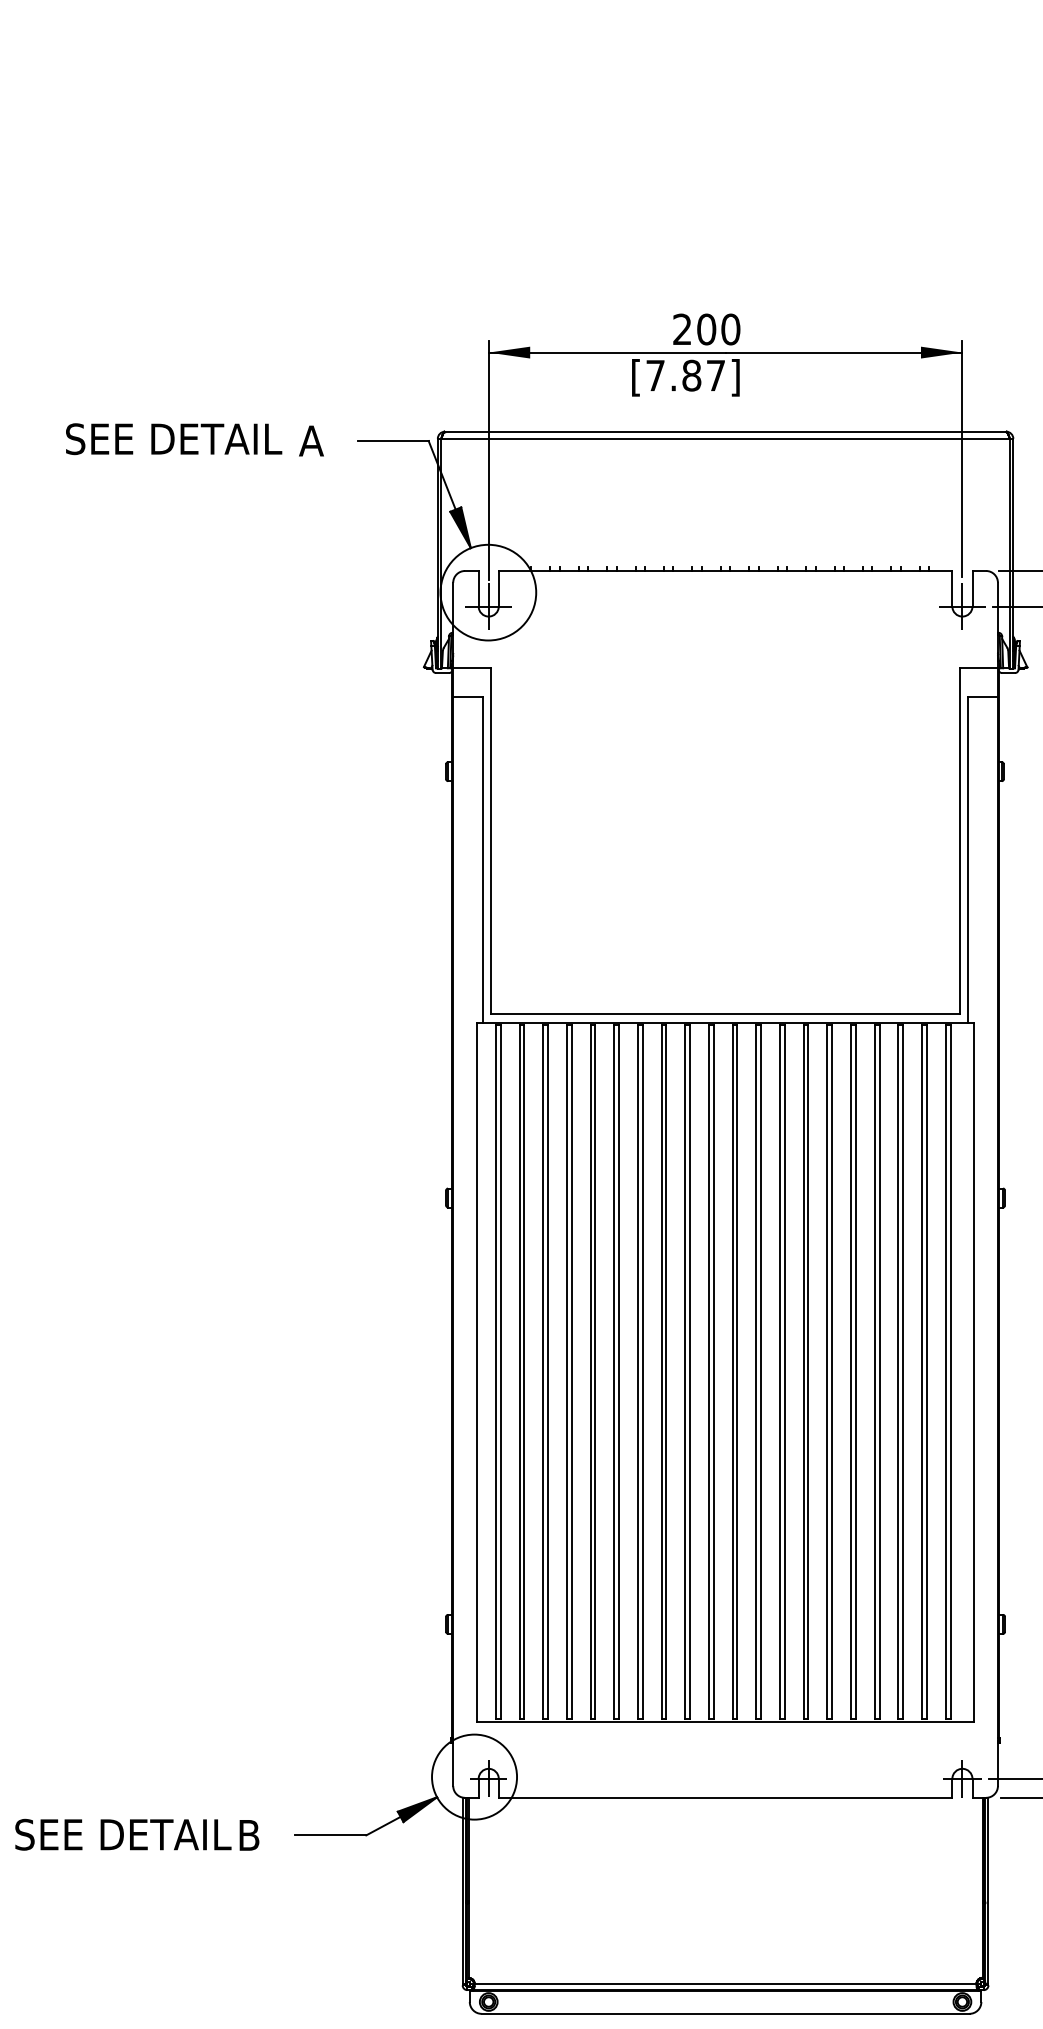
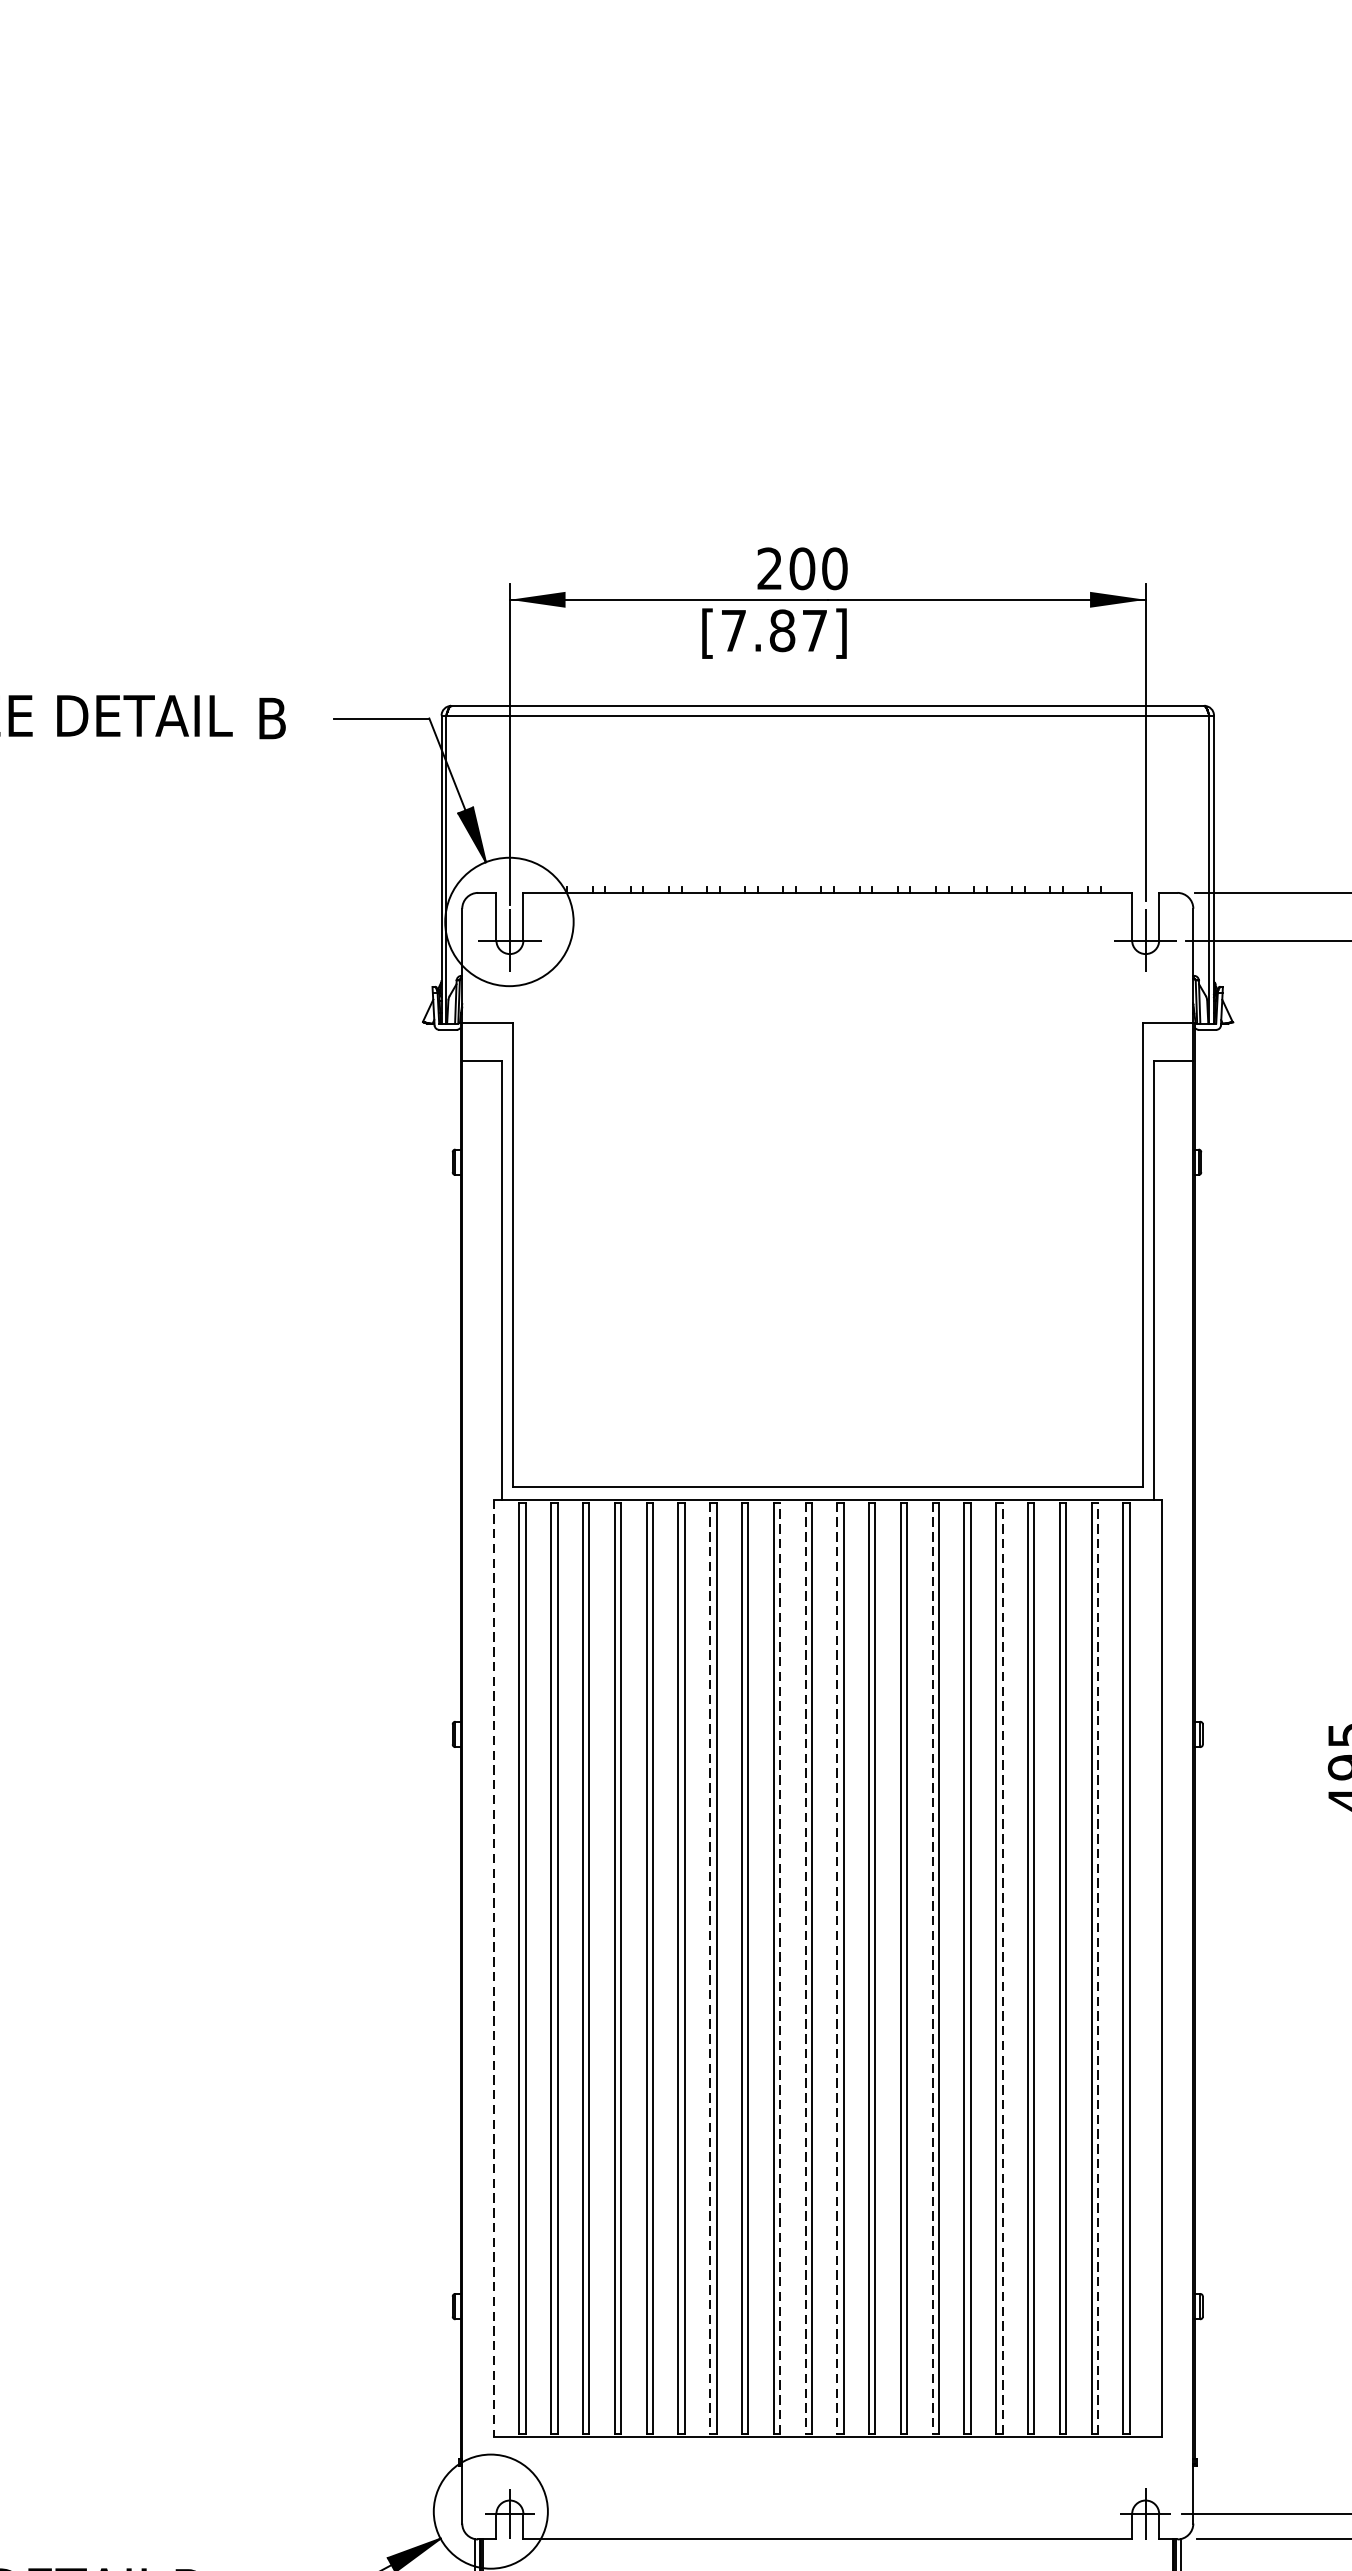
text: (311, 440) -> (272, 717), A -> B
line: (476, 1372) -> (493, 1968), solid -> dashed
line: (637, 1372) -> (709, 1968), solid -> dashed
line: (690, 1372) -> (780, 1968), solid -> dashed
line: (709, 1372) -> (806, 1968), solid -> dashed
line: (732, 1372) -> (837, 1968), solid -> dashed
line: (803, 1372) -> (932, 1968), solid -> dashed
line: (855, 1372) -> (1002, 1968), solid -> dashed
line: (926, 1372) -> (1097, 1968), solid -> dashed

